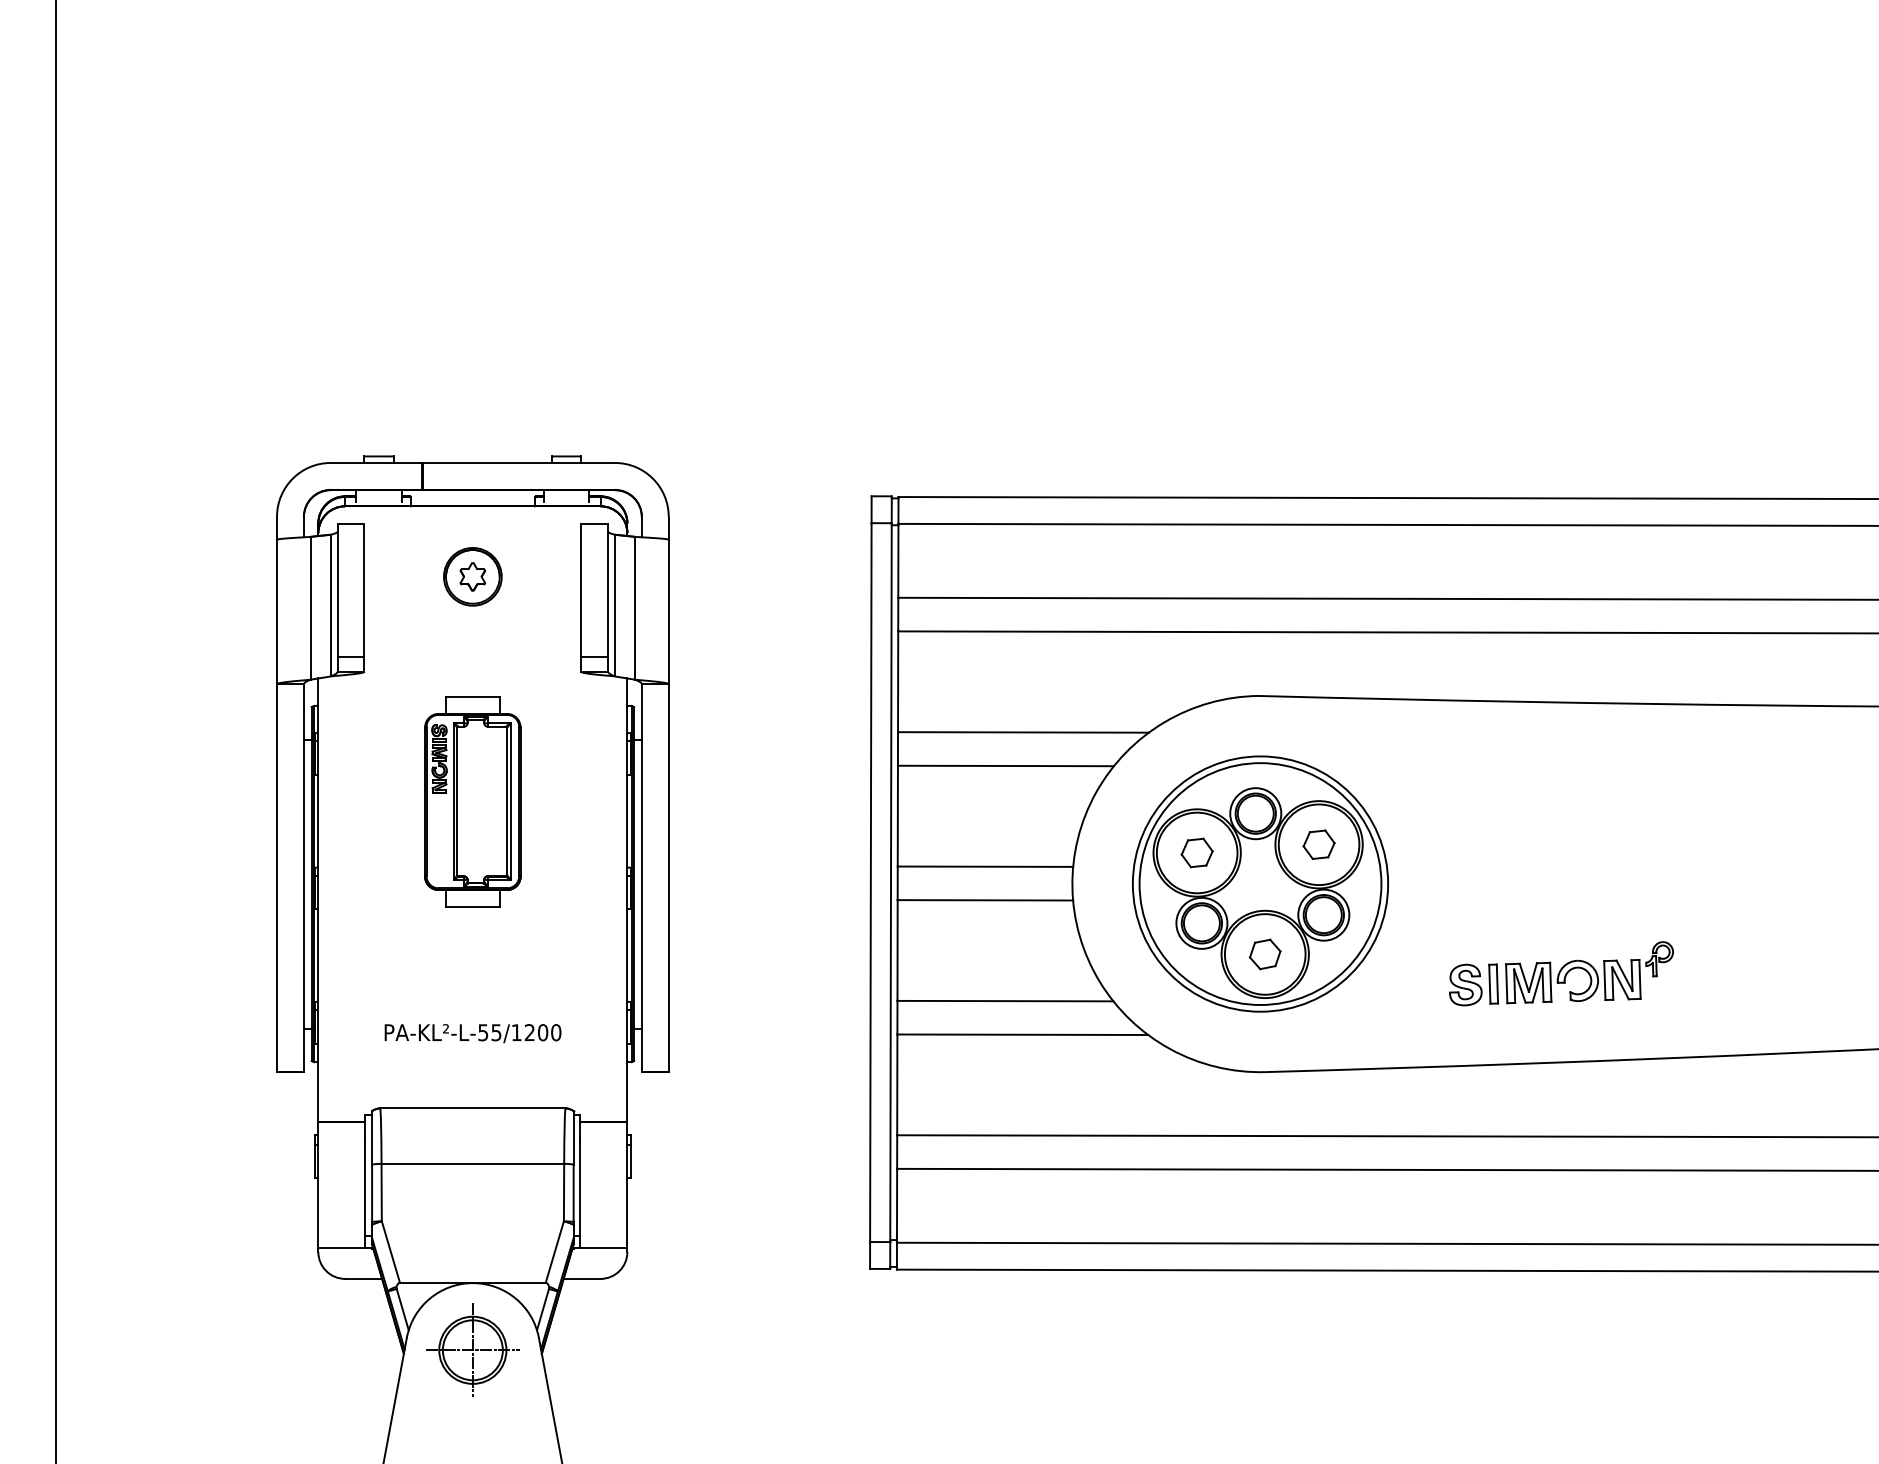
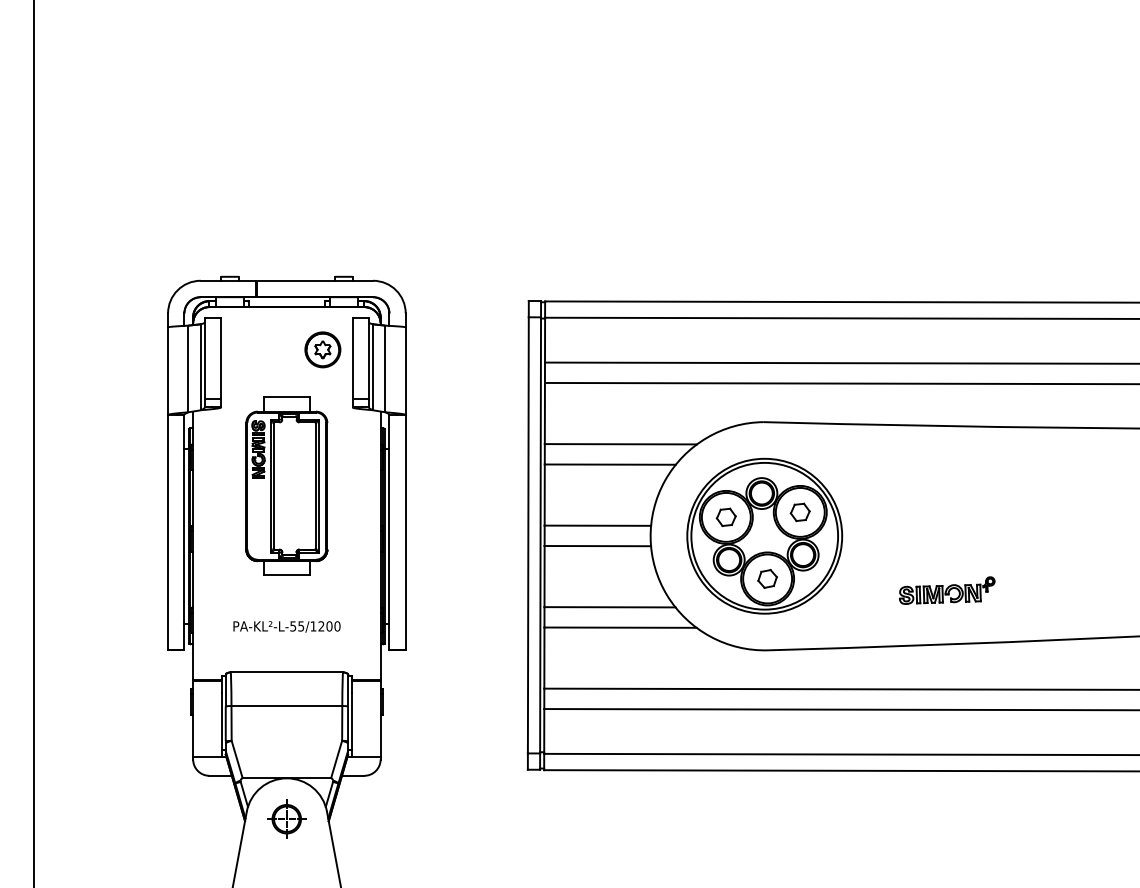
part: (472, 576) -> (322, 349), moved
part: (472, 802) -> (286, 486), size x1.4
part: (1560, 973) -> (946, 590), size x0.7
part: (472, 1350) -> (286, 819), size x0.7

